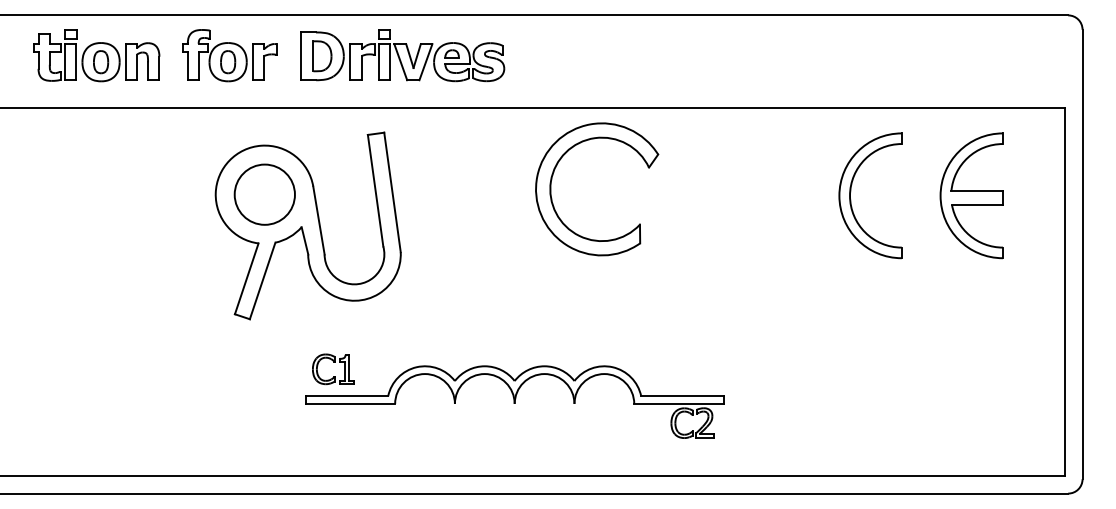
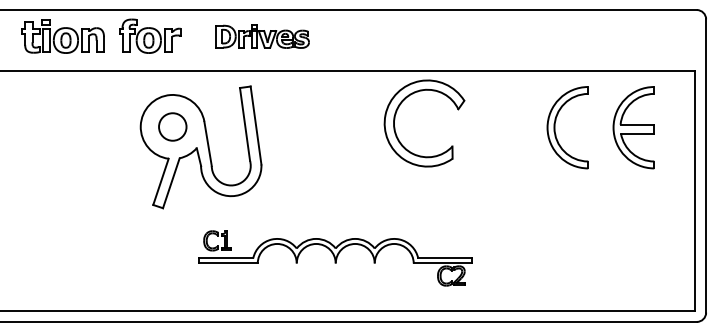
part: (402, 55) -> (262, 36), size x0.7
part: (552, 183) -> (395, 119), moved
circle: (264, 193) -> (172, 126), size x0.7

